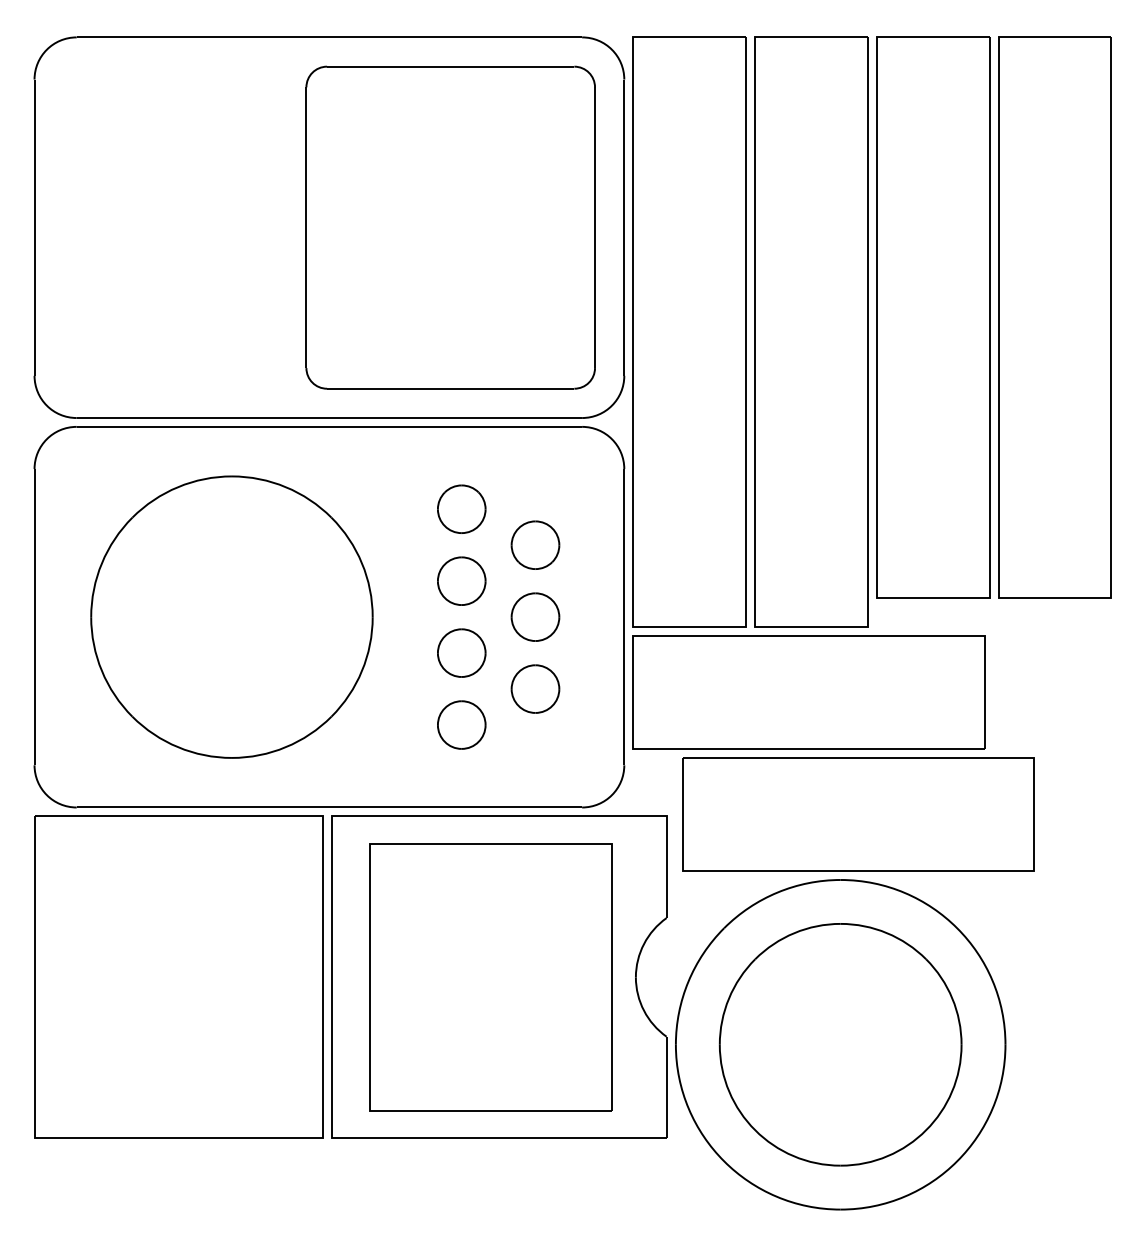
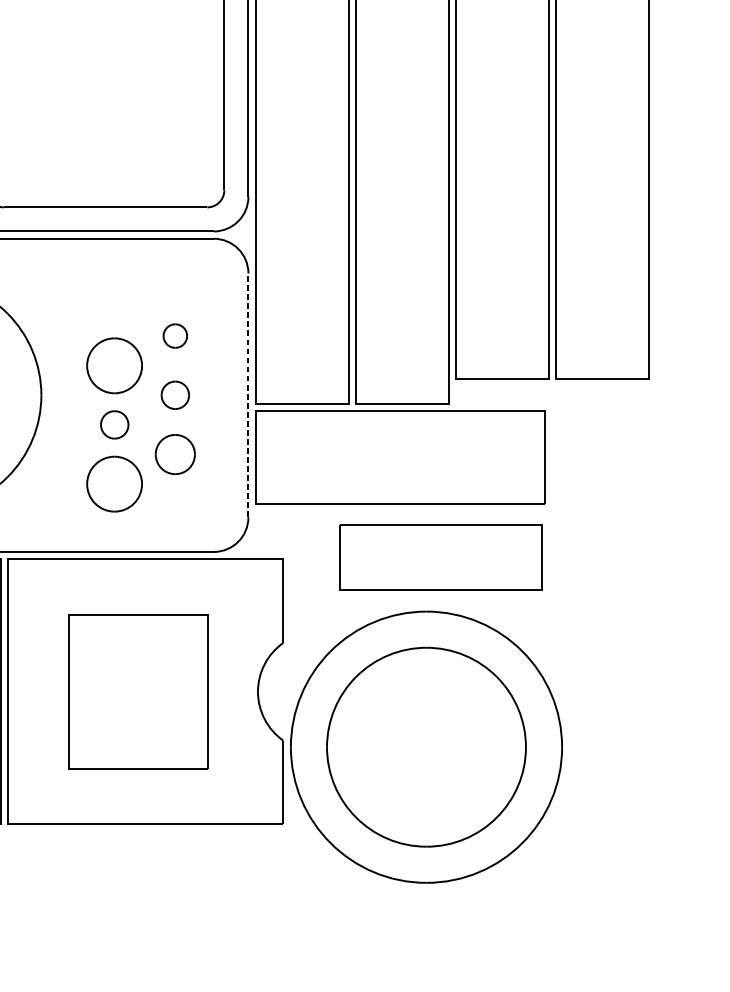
part: (461, 508) -> (114, 305), removed
part: (535, 544) -> (175, 335), size x0.6
part: (461, 580) -> (114, 365), size x1.4
part: (535, 616) -> (175, 394), size x0.7
line: (624, 616) -> (248, 394), solid -> dashed
part: (461, 652) -> (114, 424), size x0.7
part: (461, 724) -> (114, 483), size x1.4
part: (858, 814) -> (441, 557), size x0.7
part: (490, 977) -> (138, 691), size x0.7

